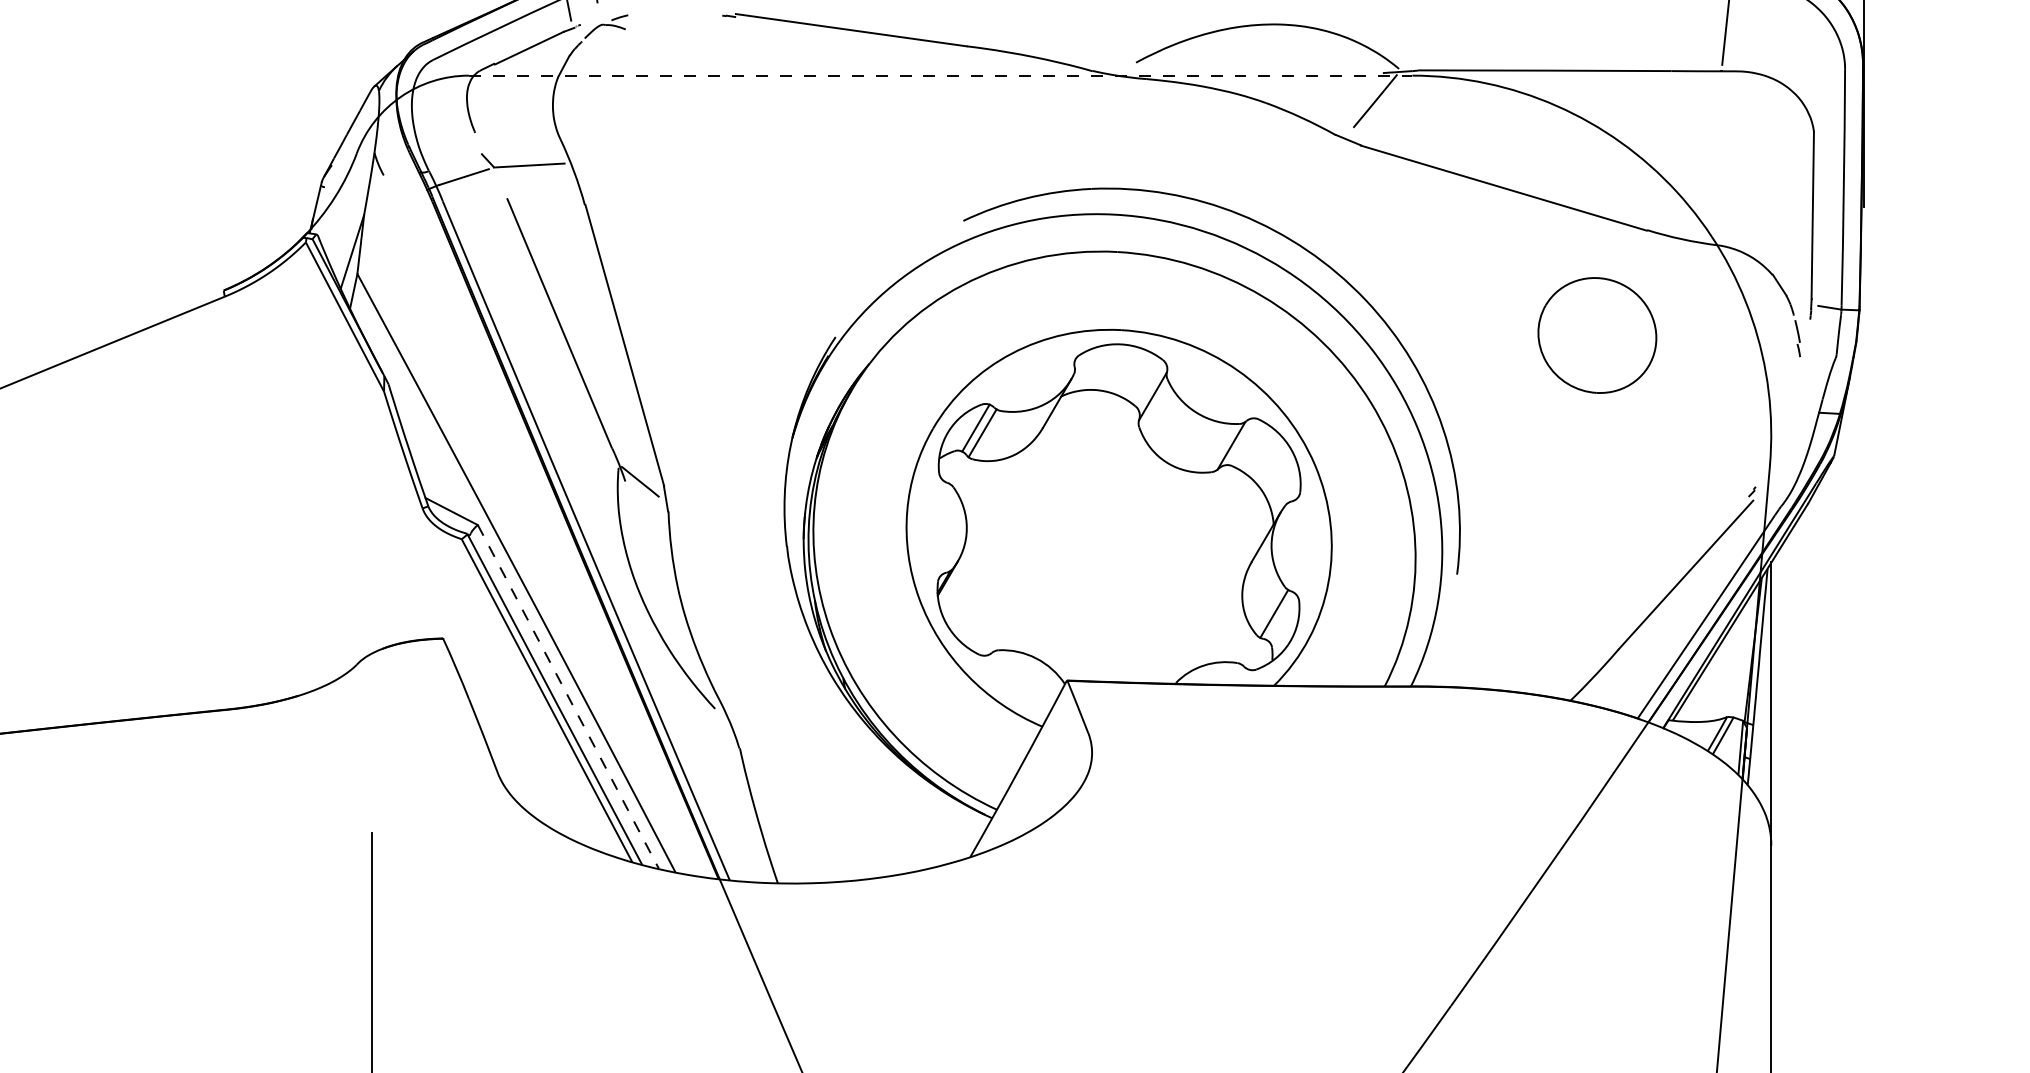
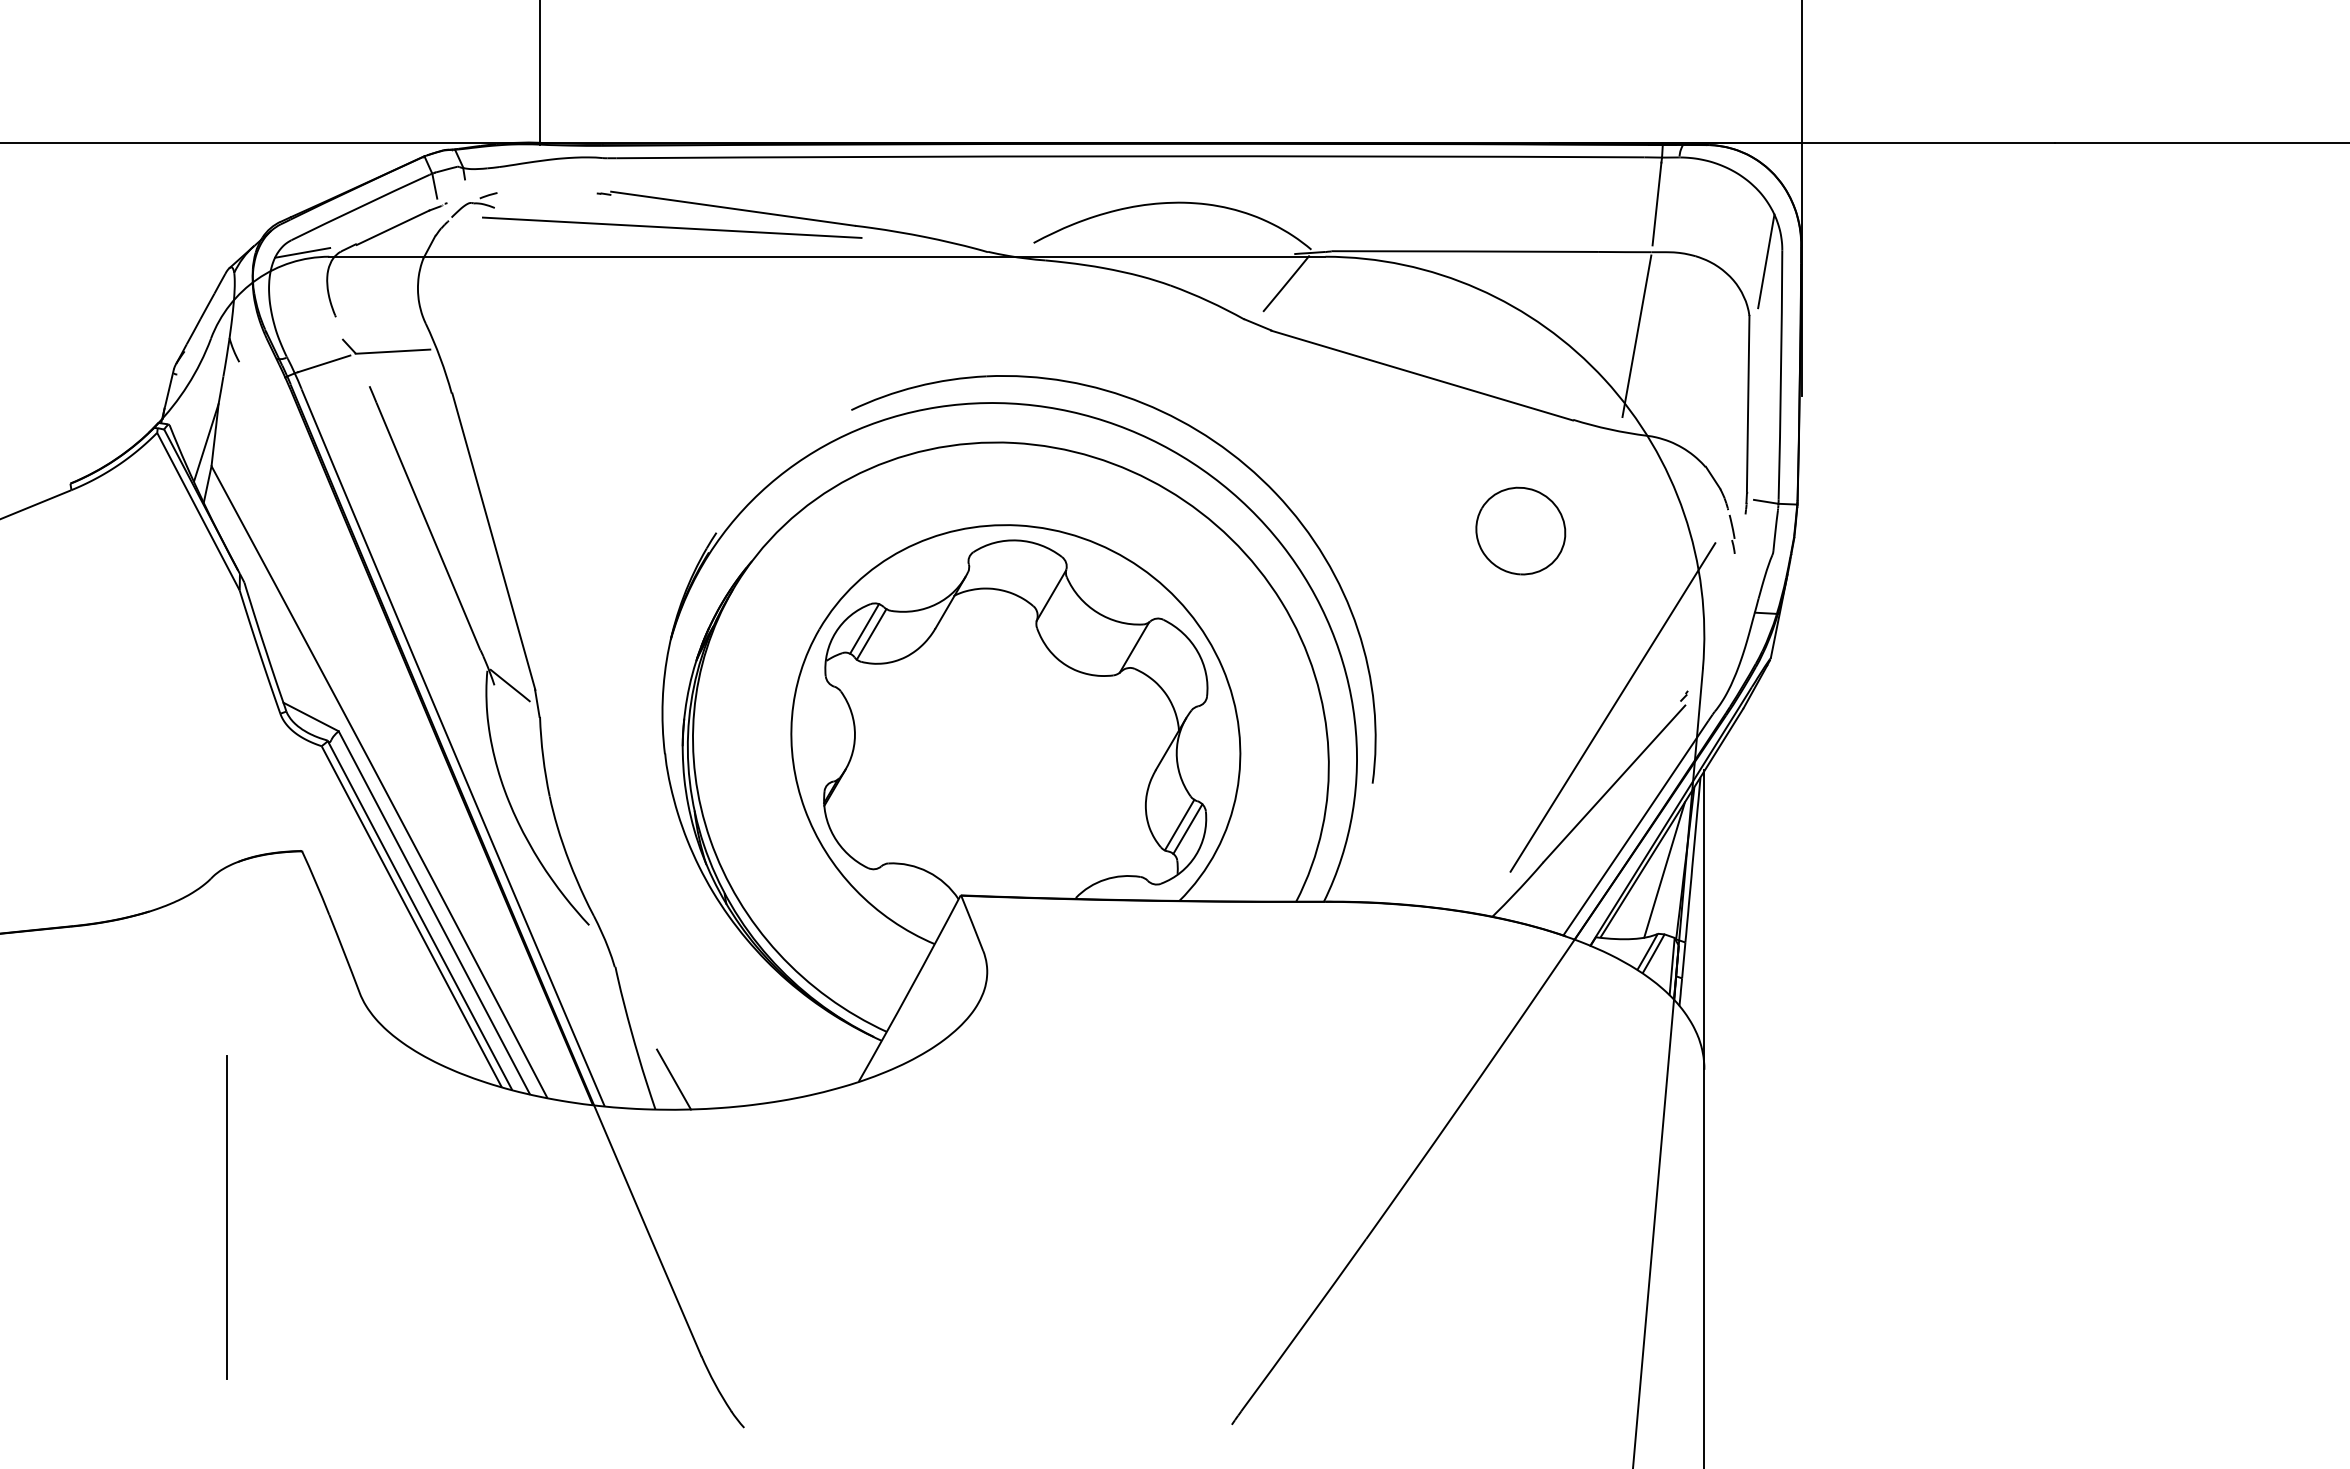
line: (793, 47) -> (671, 227), added
line: (443, 71) -> (302, 252), added
line: (940, 75) -> (827, 256), dashed -> solid
line: (1830, 80) -> (1766, 261), added
line: (1706, 151) -> (1636, 336), added
part: (1597, 334) -> (1520, 530), size x0.71
line: (1684, 502) -> (1612, 707), added
line: (1281, 617) -> (1187, 828), added
line: (1733, 655) -> (1664, 869), added
line: (568, 697) -> (434, 913), dashed -> solid
line: (795, 854) -> (674, 1079), added

